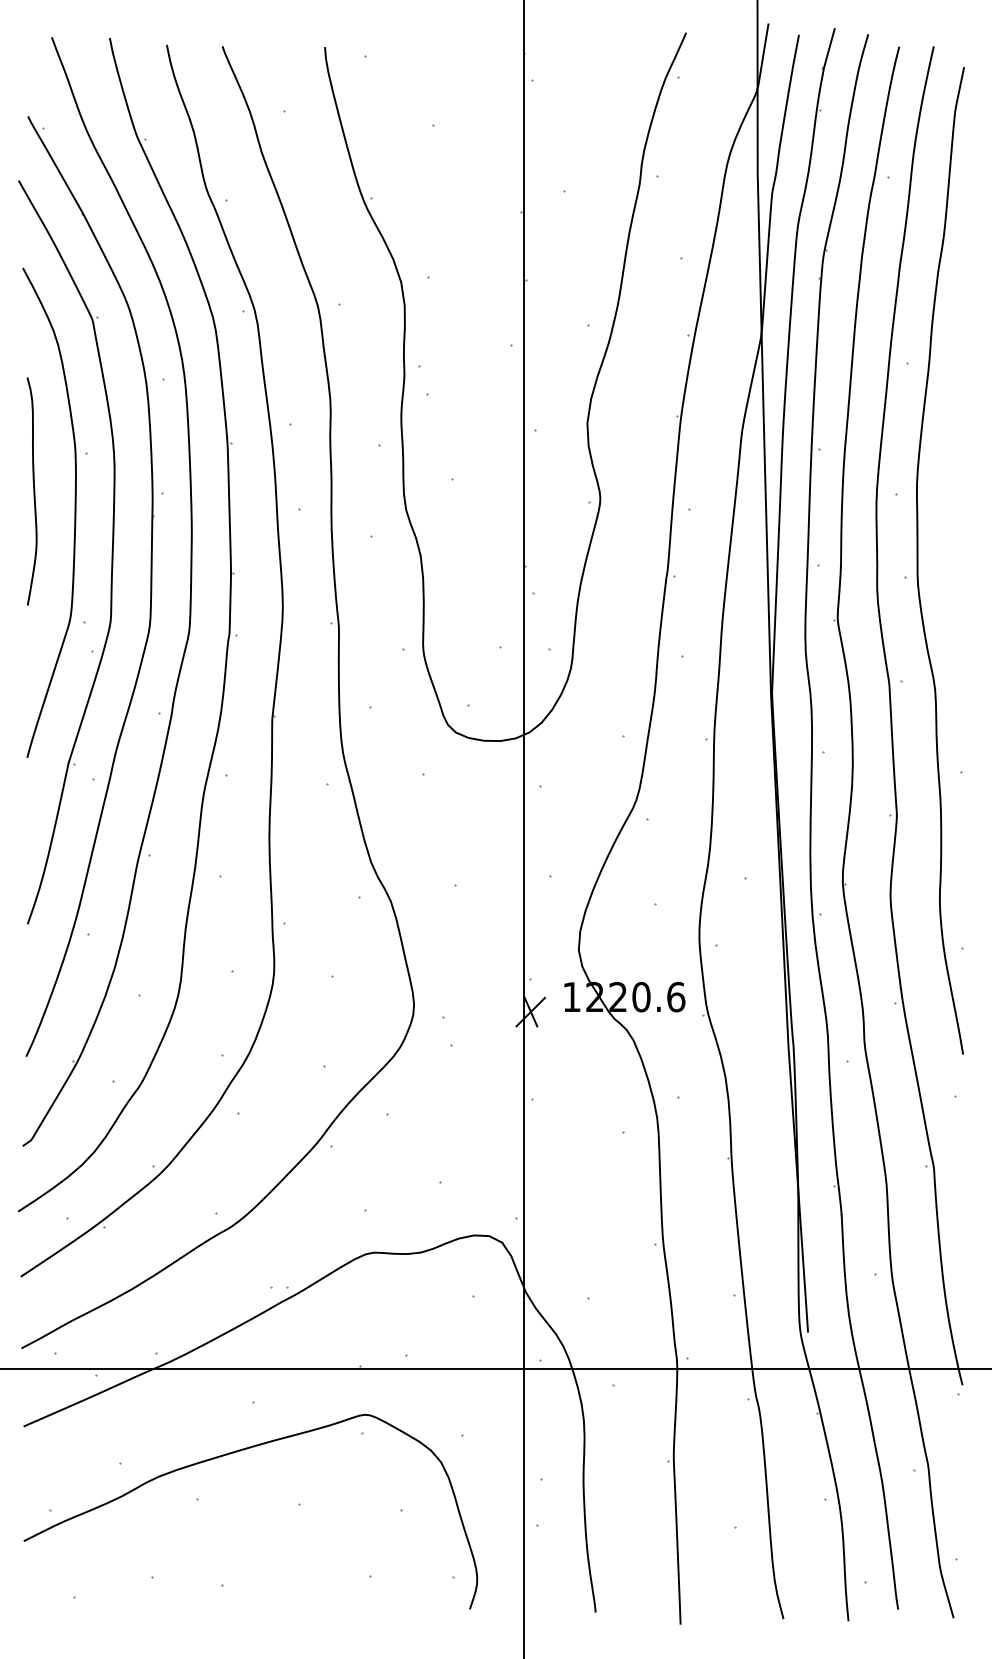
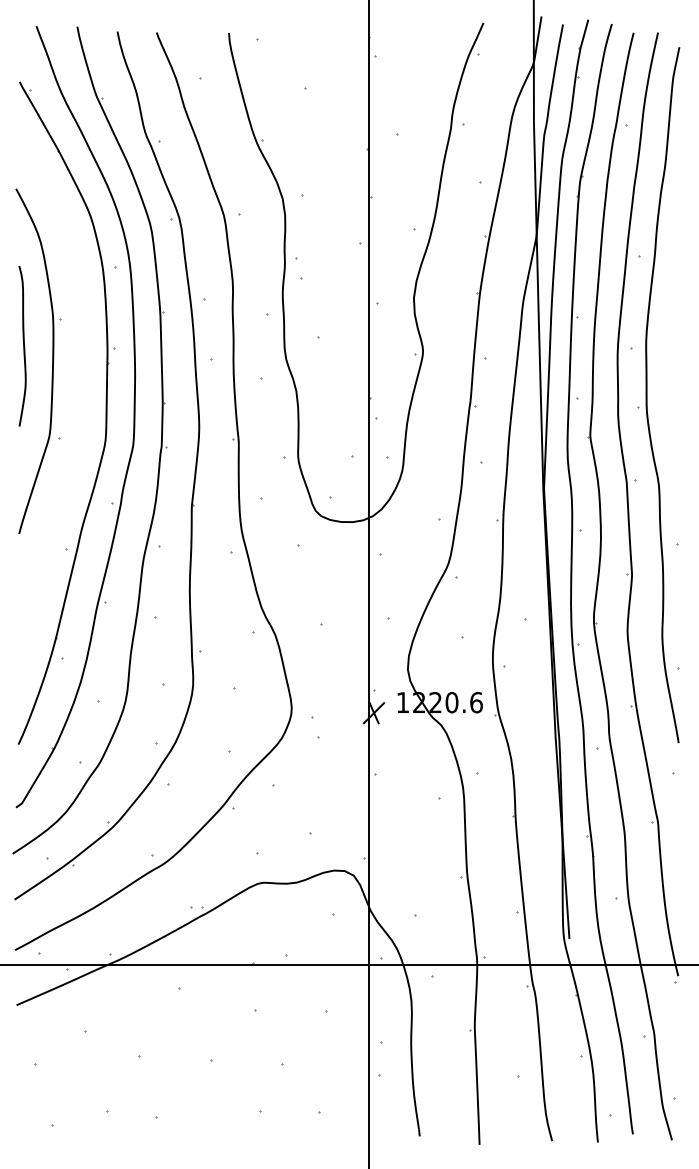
part: (111, 552) -> (78, 389), removed
curve: (234, 1453) -> (165, 1024), removed

